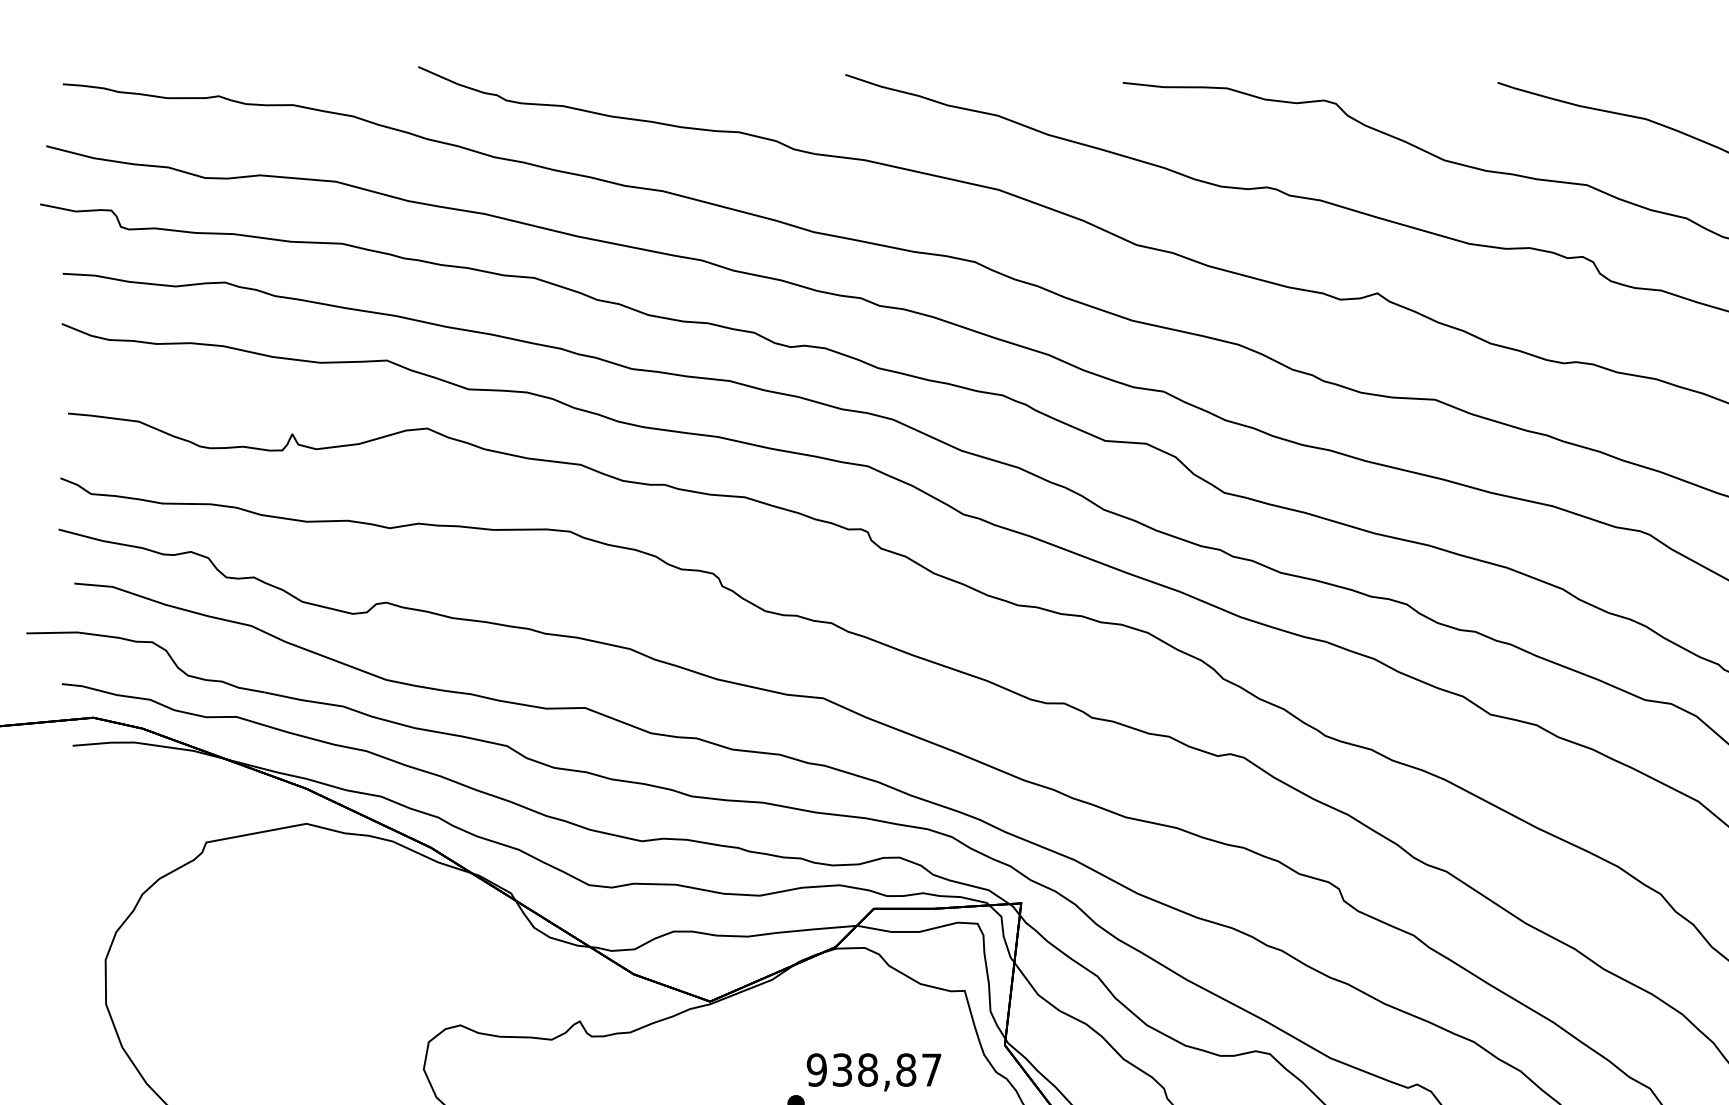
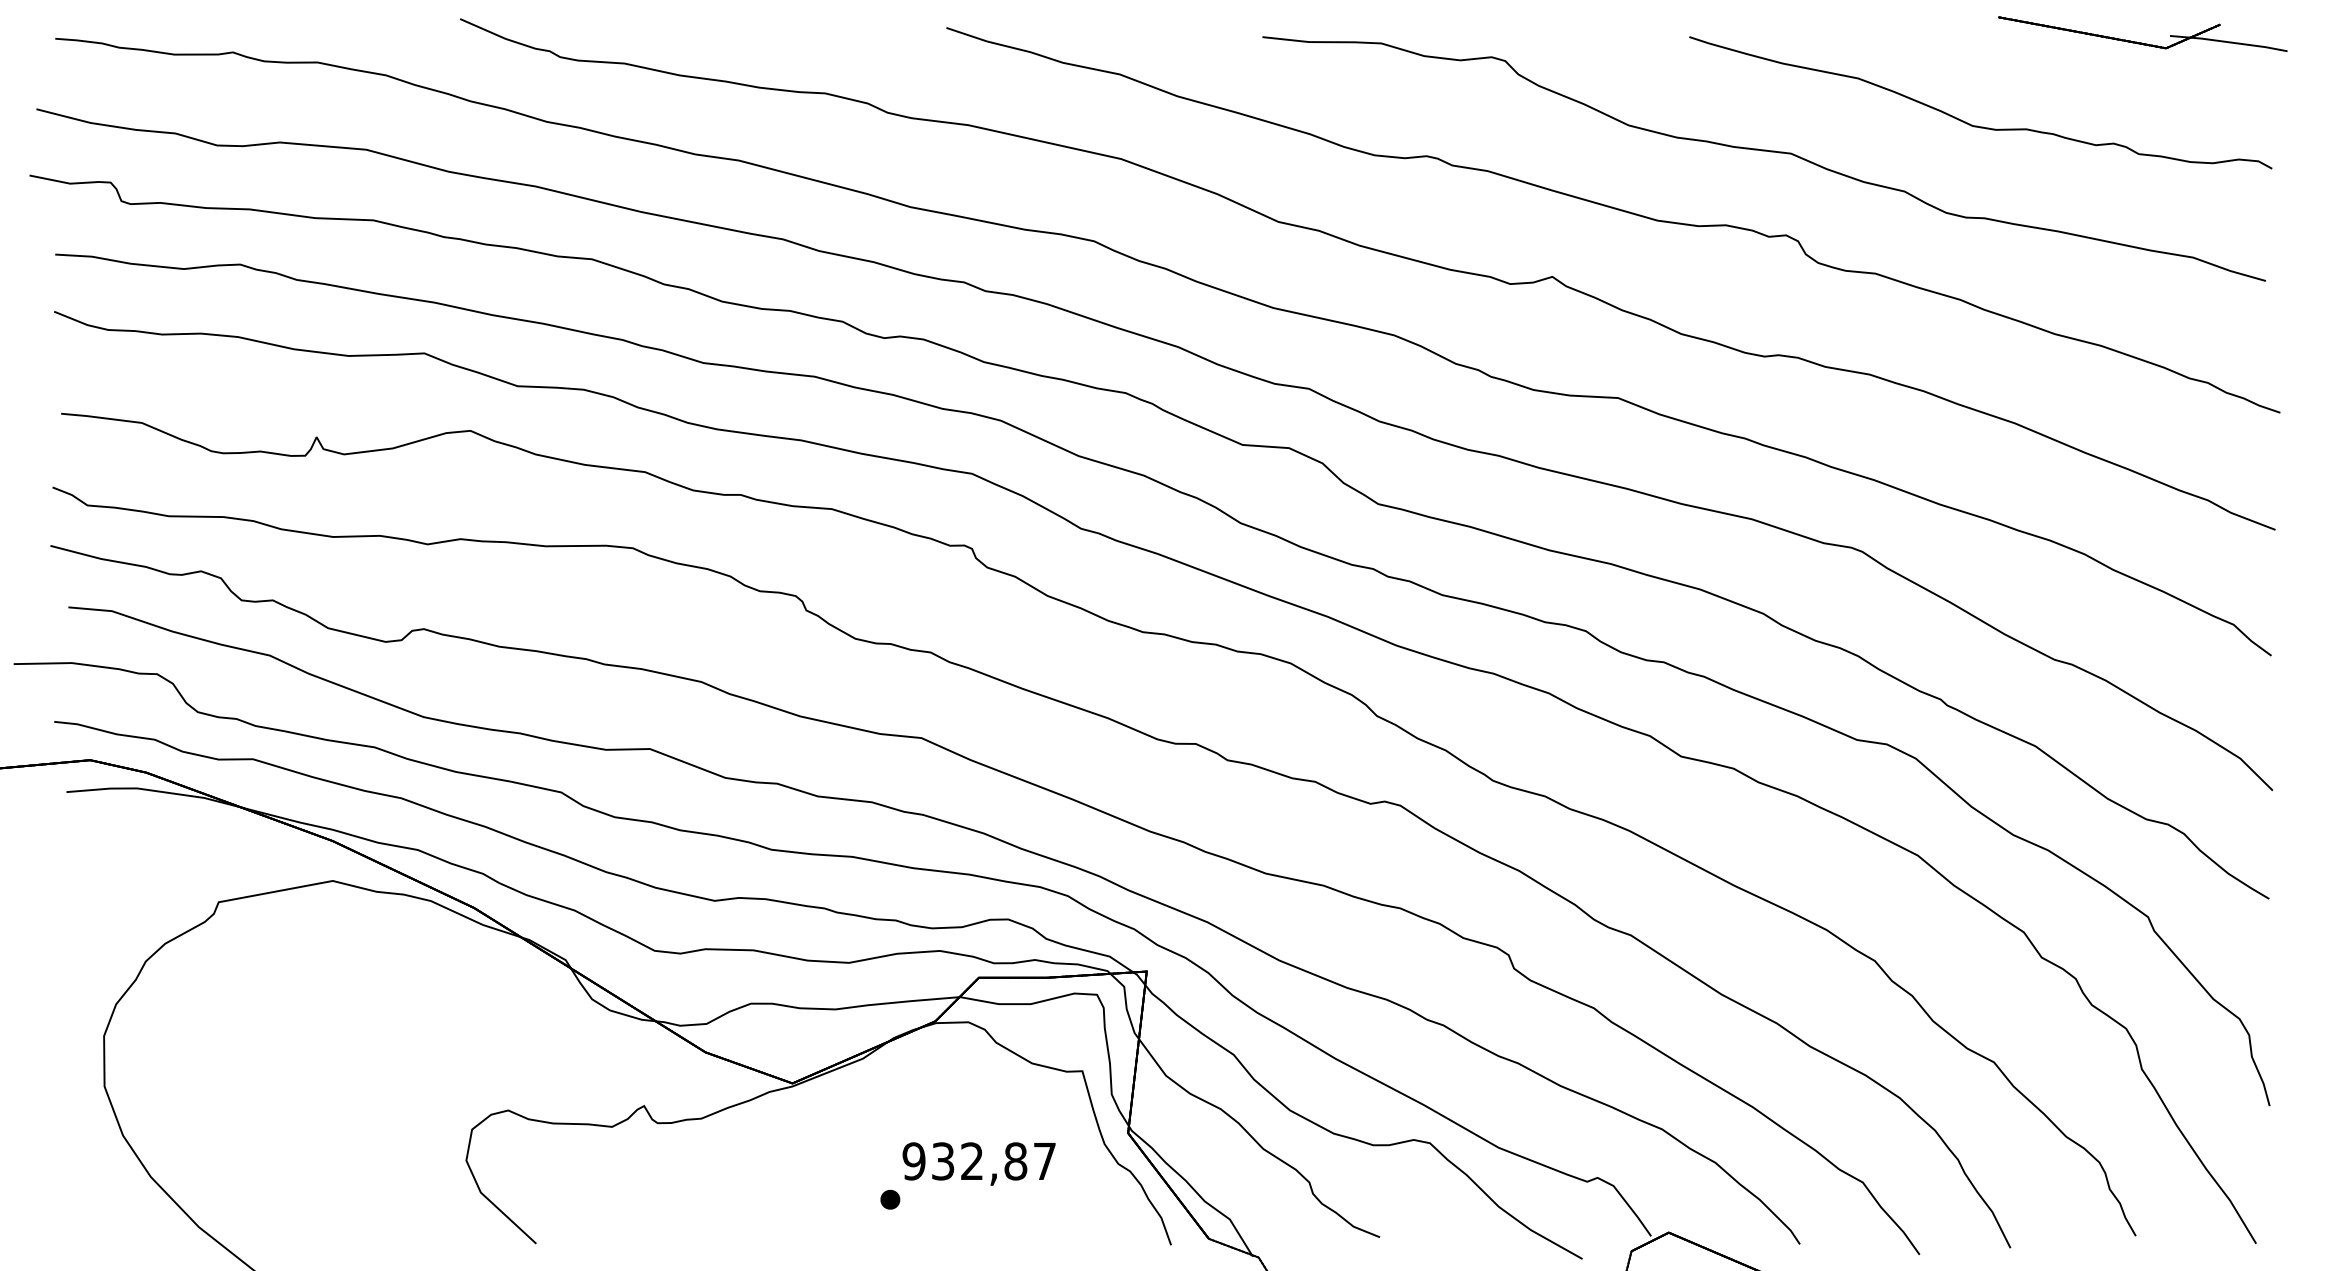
text: (868, 1070) -> (972, 1161), 938,87 -> 932,87

